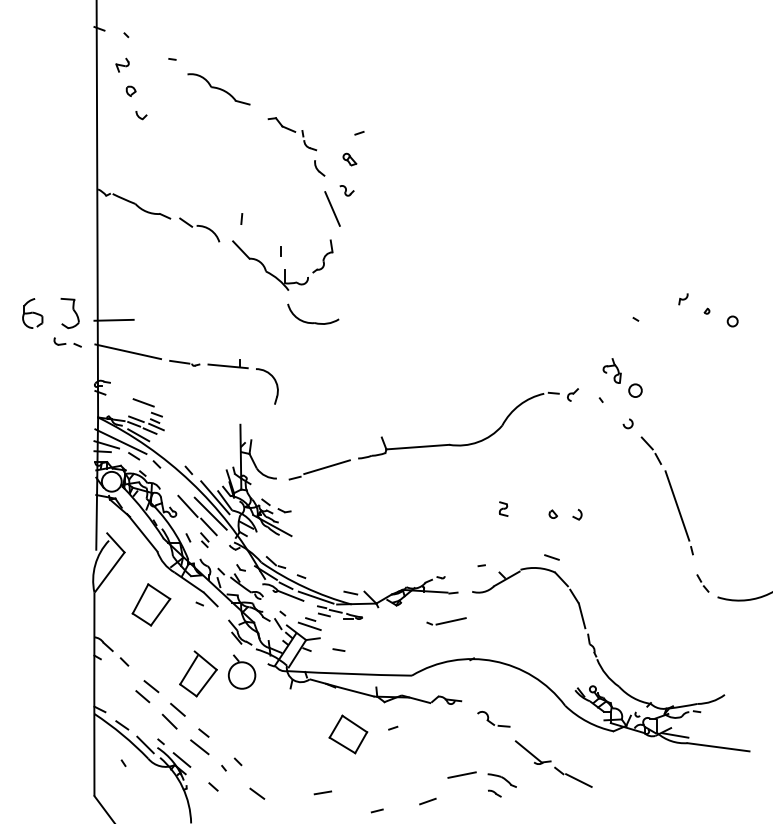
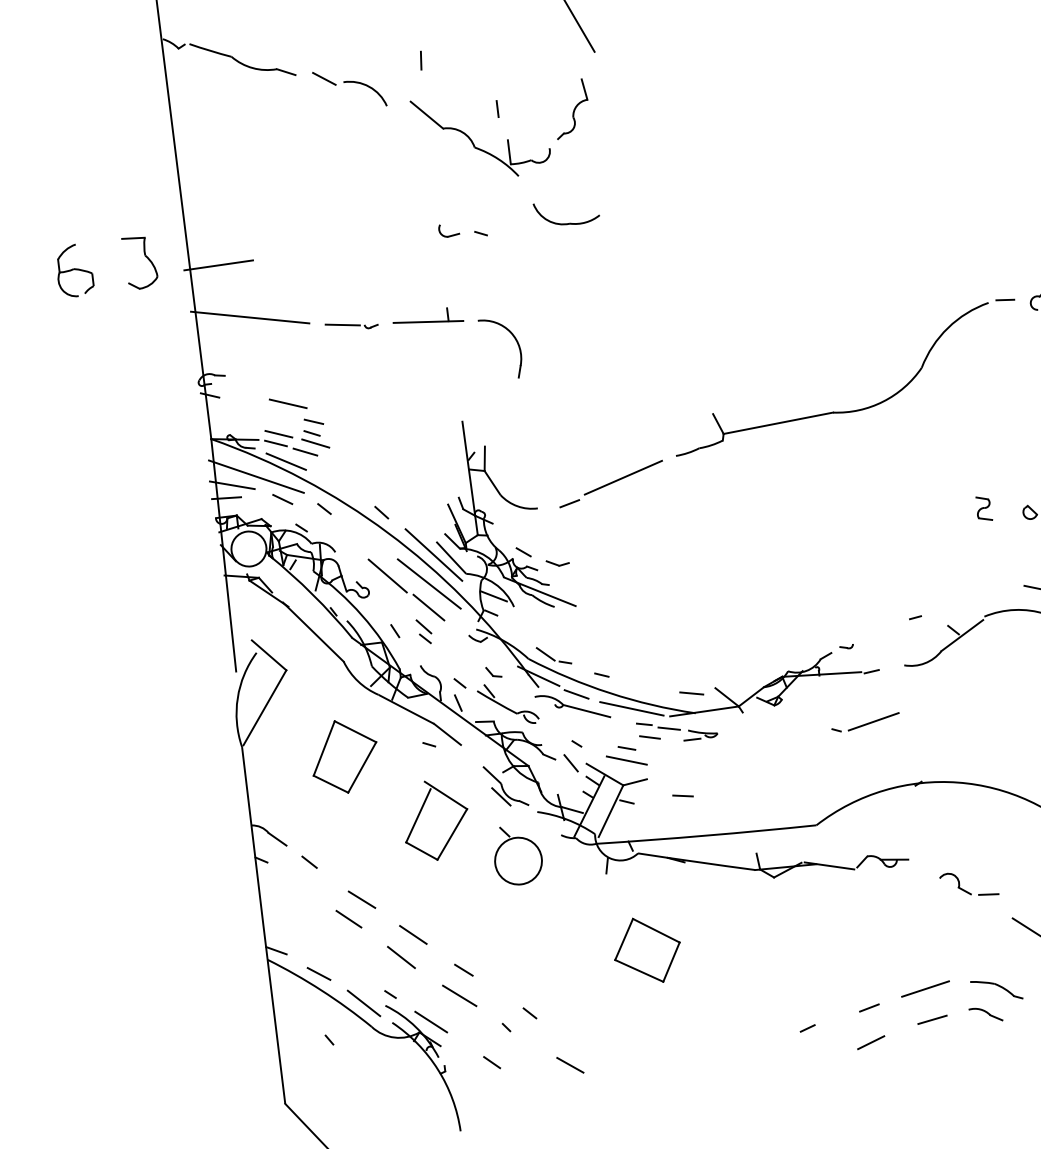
part: (312, 314) -> (565, 213), size x0.71
part: (67, 342) -> (462, 230), moved
part: (503, 508) -> (983, 507), moved
part: (198, 673) -> (435, 819), moved
line: (393, 727) -> (808, 1027), moved
part: (348, 734) -> (647, 950), moved
line: (322, 792) -> (931, 1019), moved
part: (494, 793) -> (986, 1014), size x1.43
line: (376, 810) -> (867, 1007), moved

